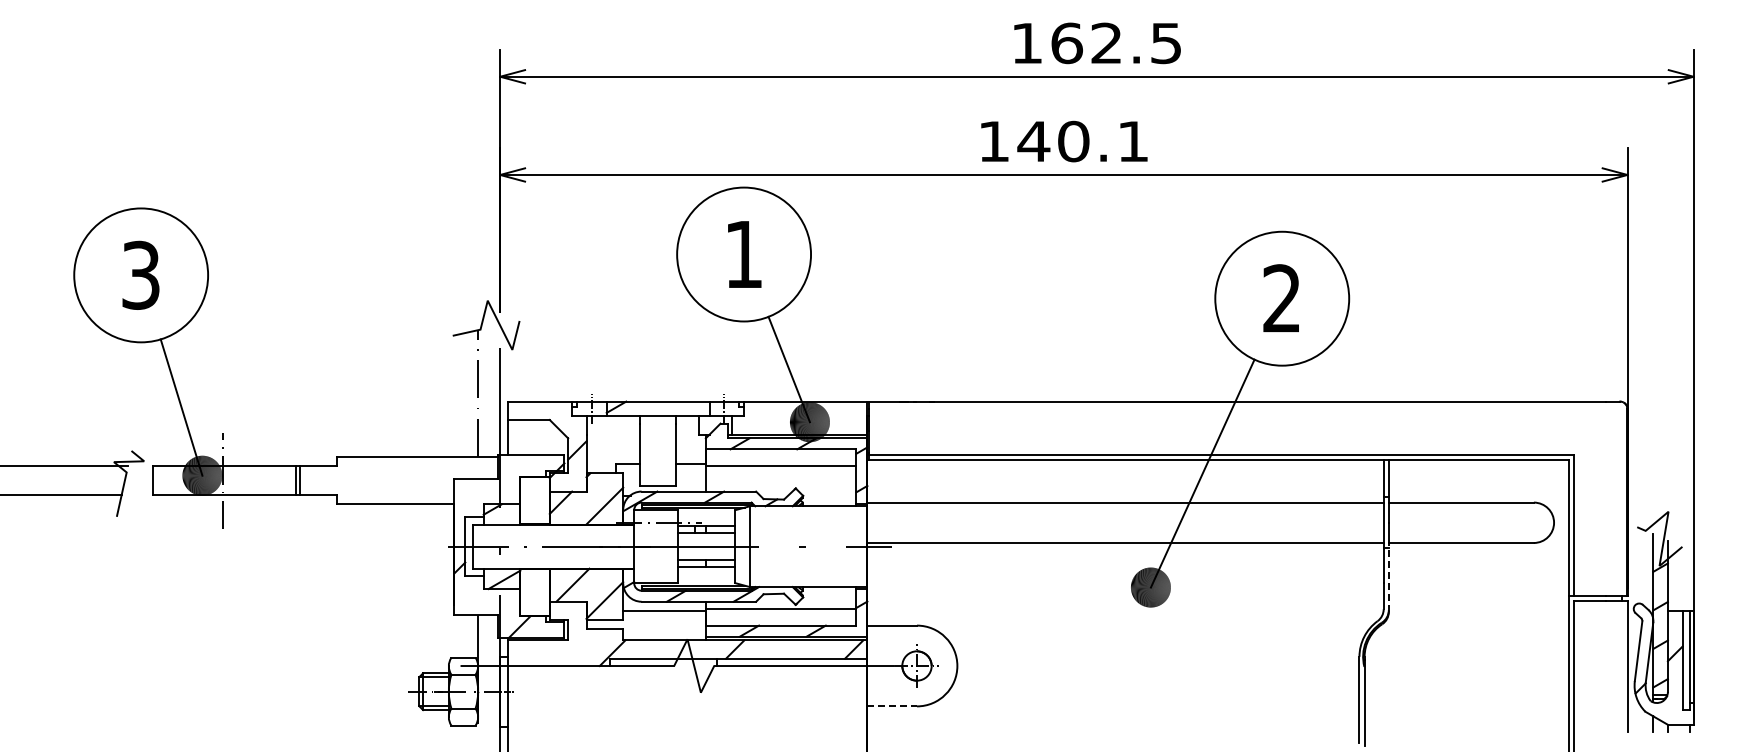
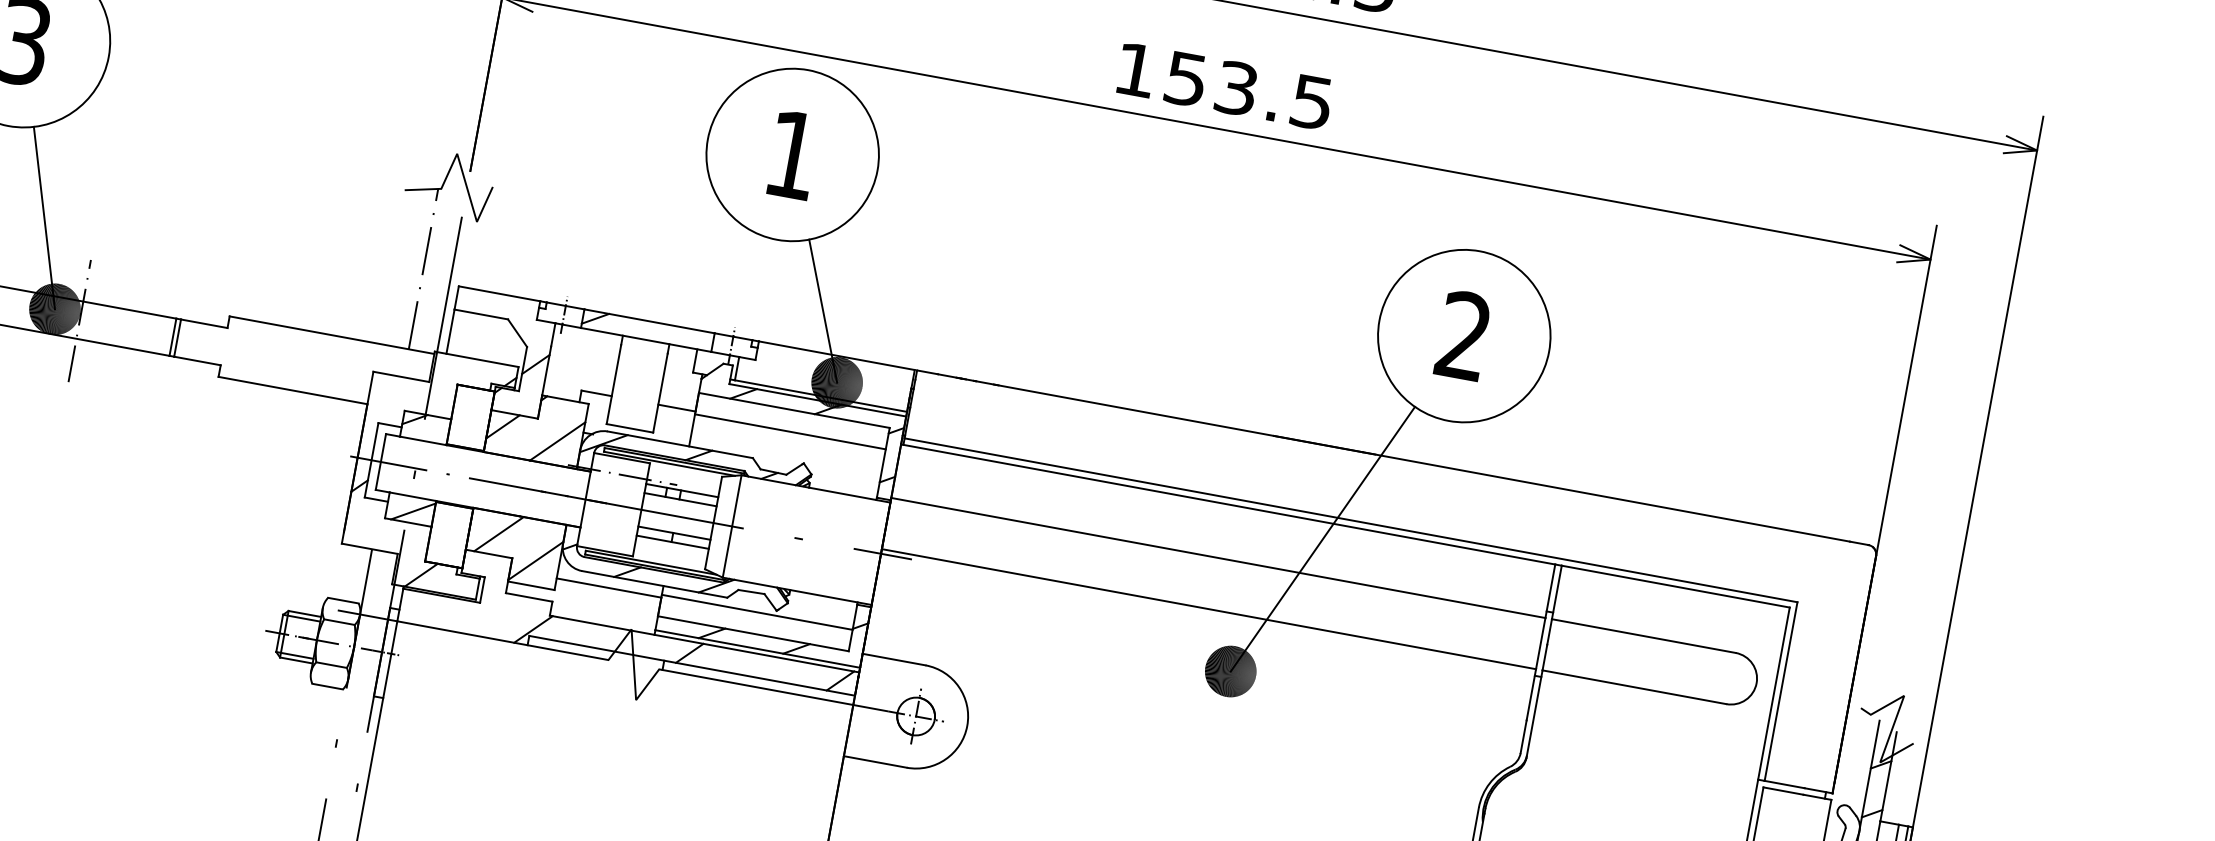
text: (1082, 141) -> (1247, 90), 140.1 -> 153.5
line: (1388, 576) -> (1534, 712), dashed -> solid
line: (892, 706) -> (875, 762), dashed -> solid

